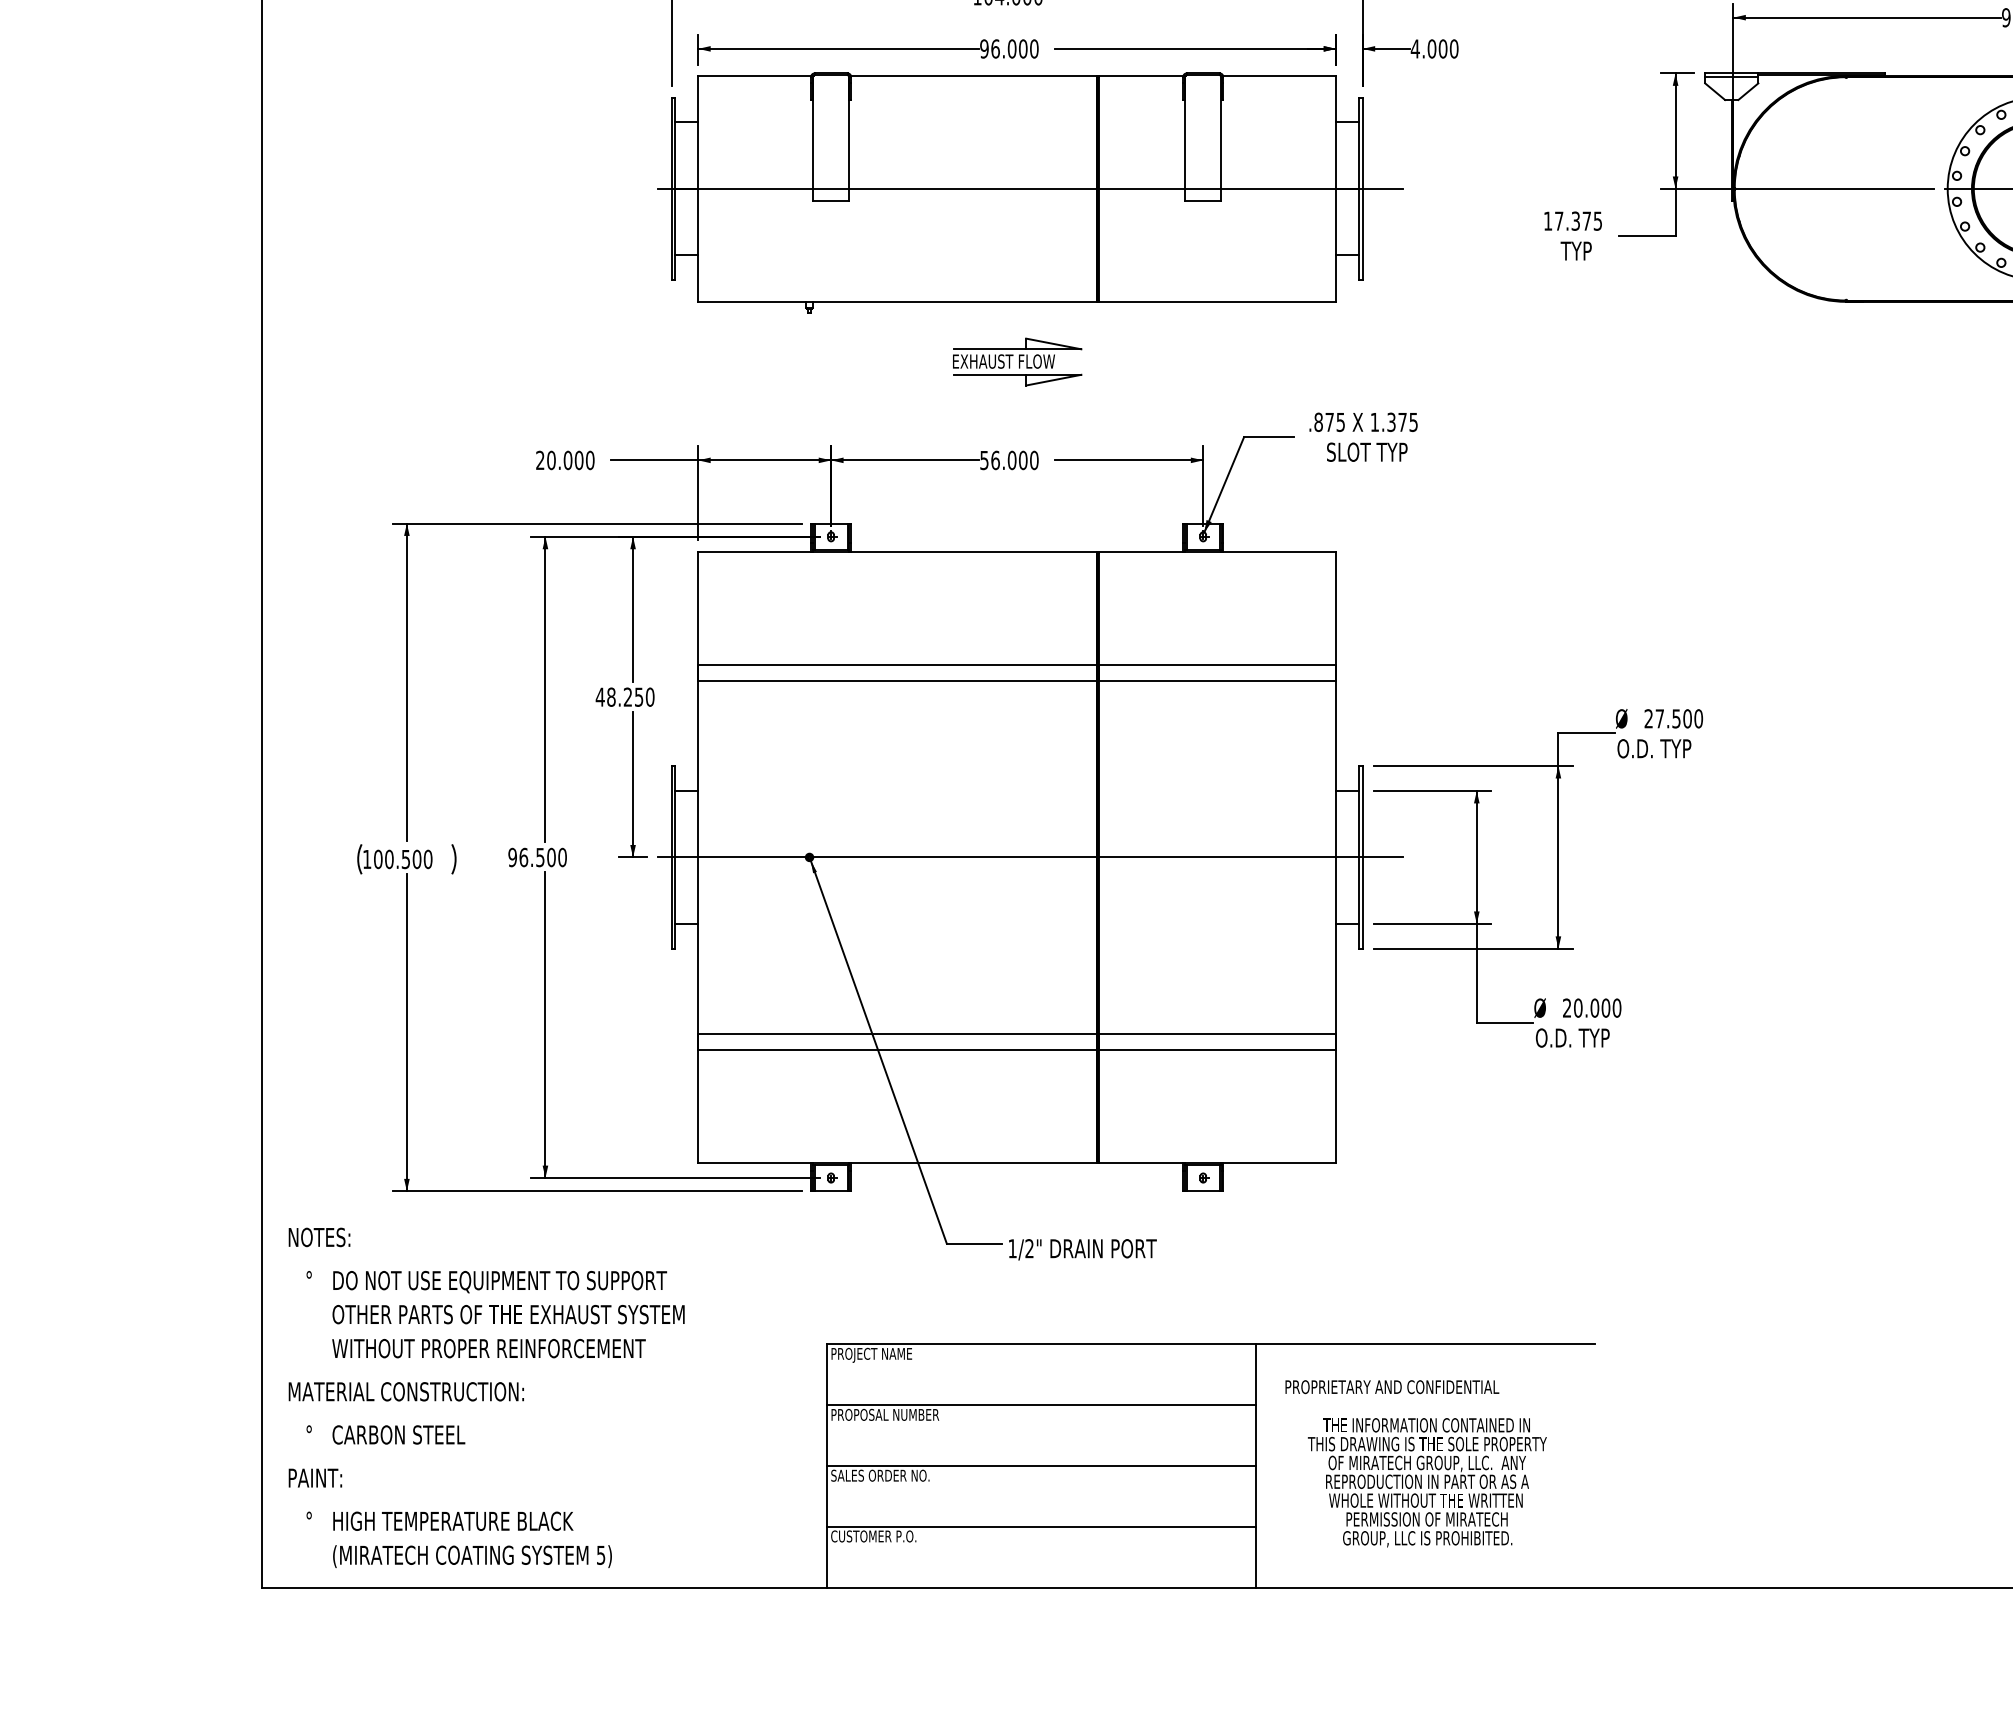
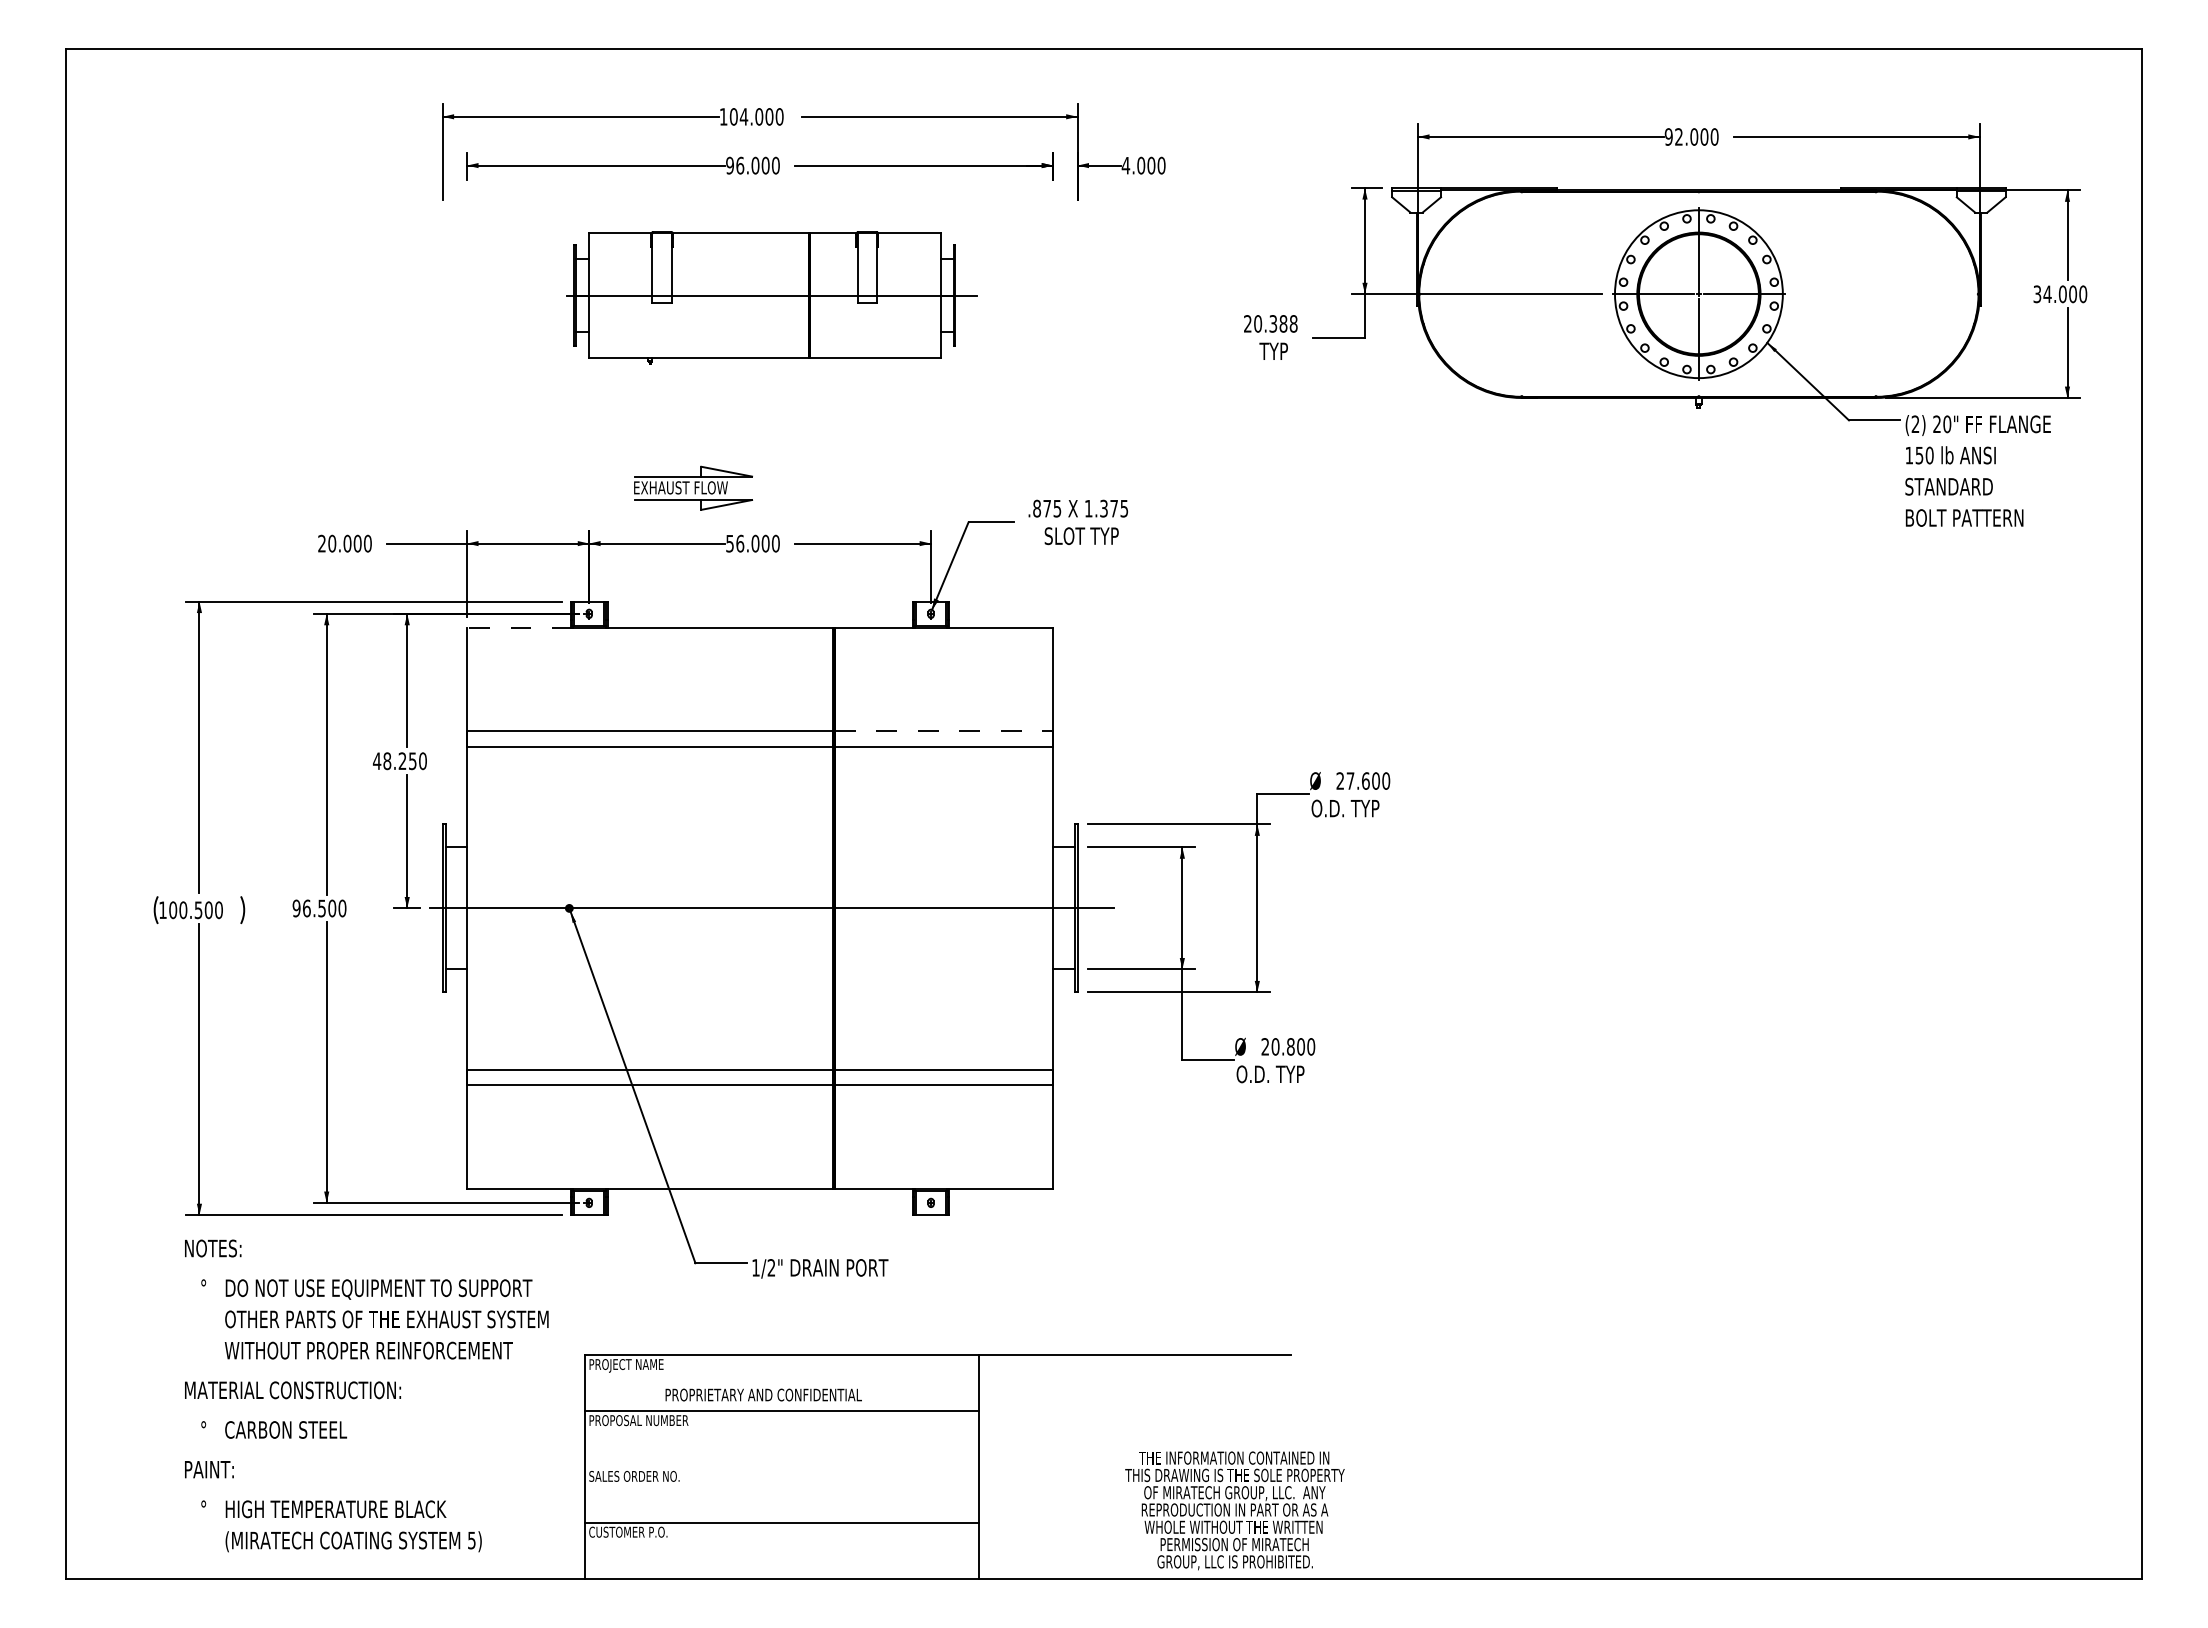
part: (1029, 192) -> (771, 297), size x0.6
text: (1572, 220) -> (1270, 323), 17.375 -> 20.388
part: (1017, 361) -> (693, 487), moved
line: (755, 551) -> (519, 627), solid -> dashed
line: (1217, 664) -> (944, 731), solid -> dashed
text: (1676, 718) -> (1365, 780), 27.500 -> 27.600
text: (1594, 1007) -> (1290, 1046), 20.000 -> 20.800
text: (1392, 1386) -> (763, 1394), moved
text: (486, 1397) -> (366, 1395), moved
line: (1041, 1466) -> (782, 1467), removed
text: (1426, 1482) -> (1234, 1510), moved

